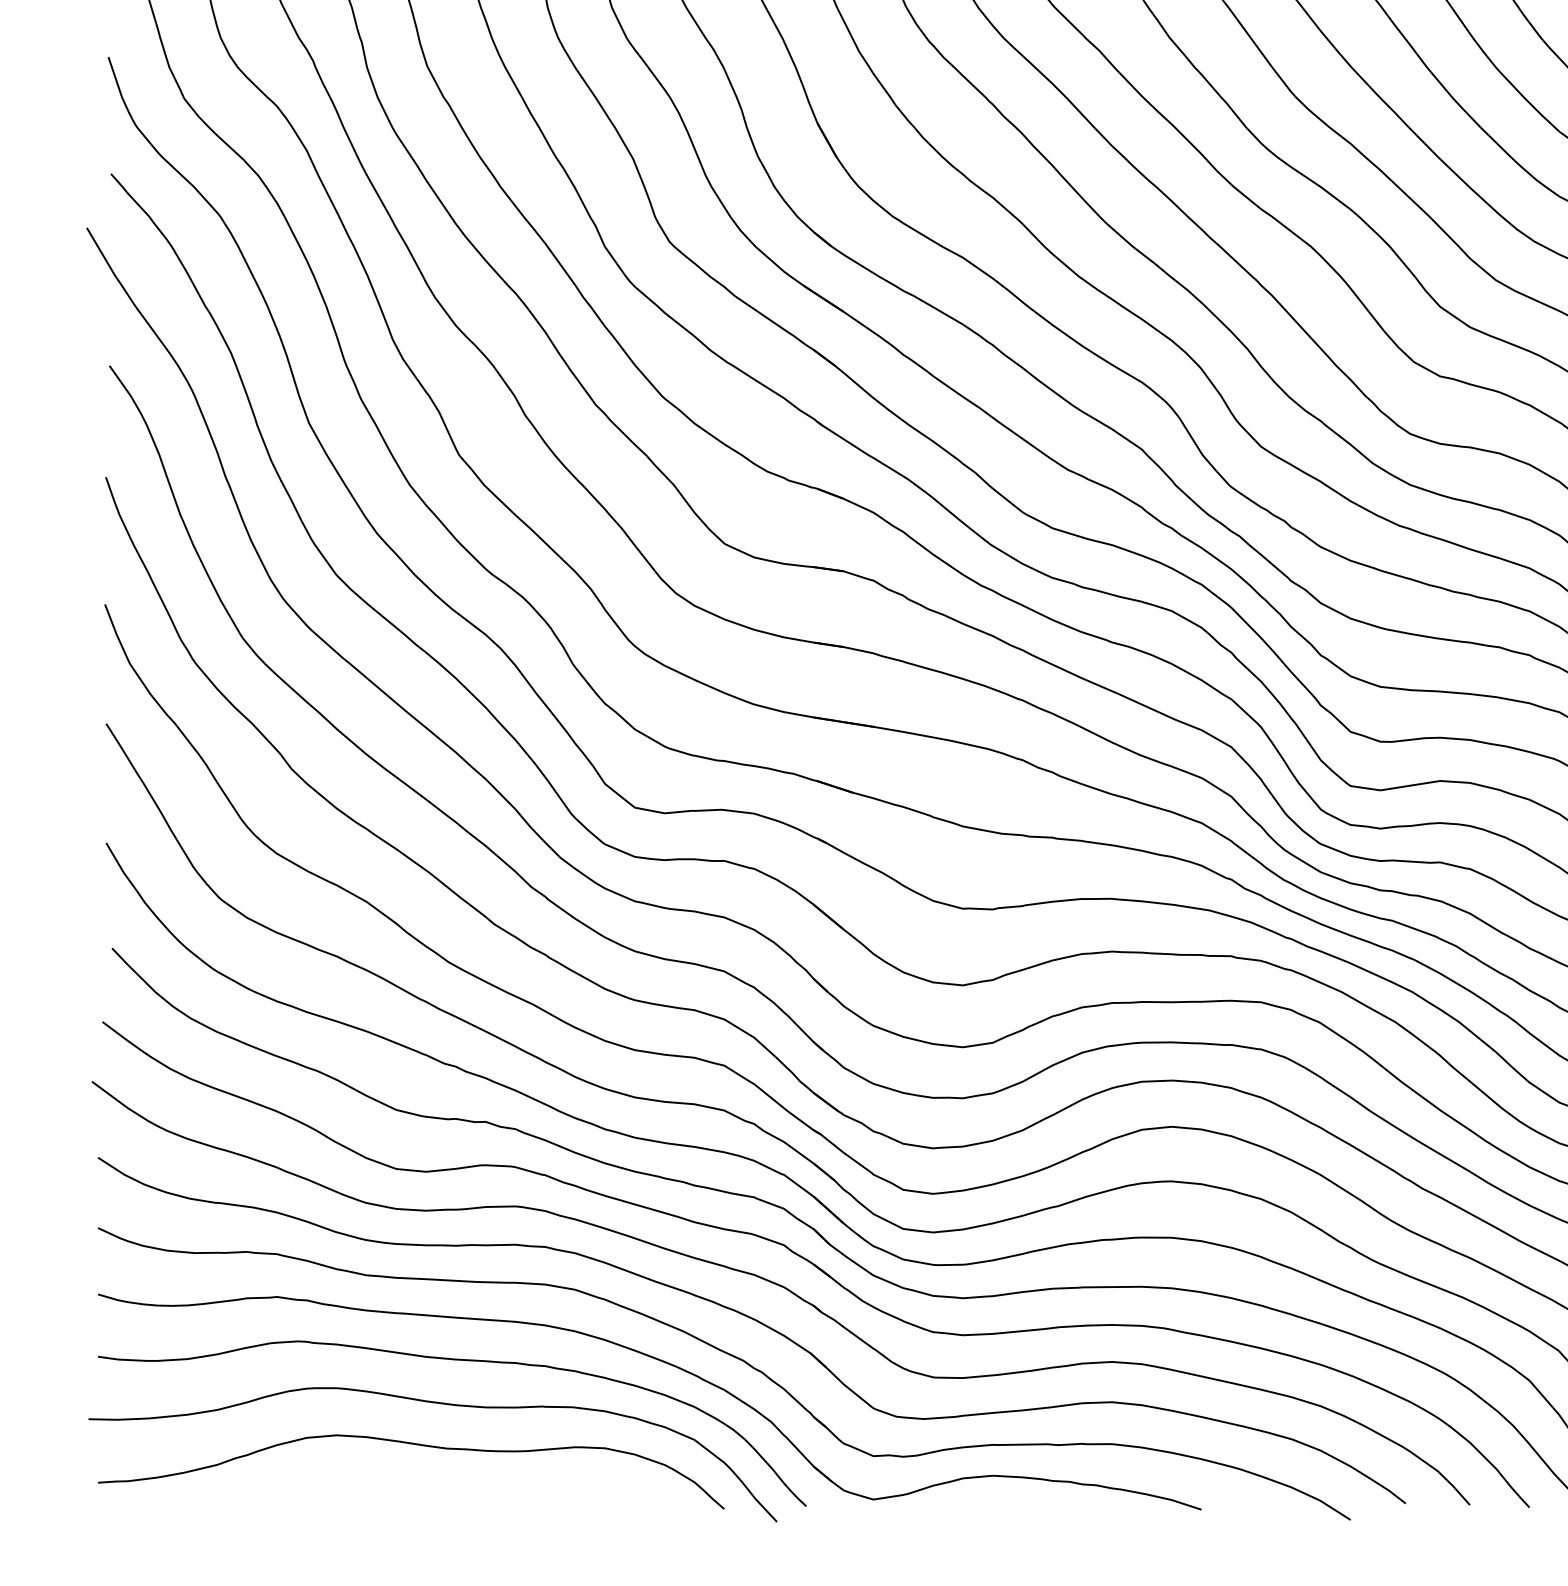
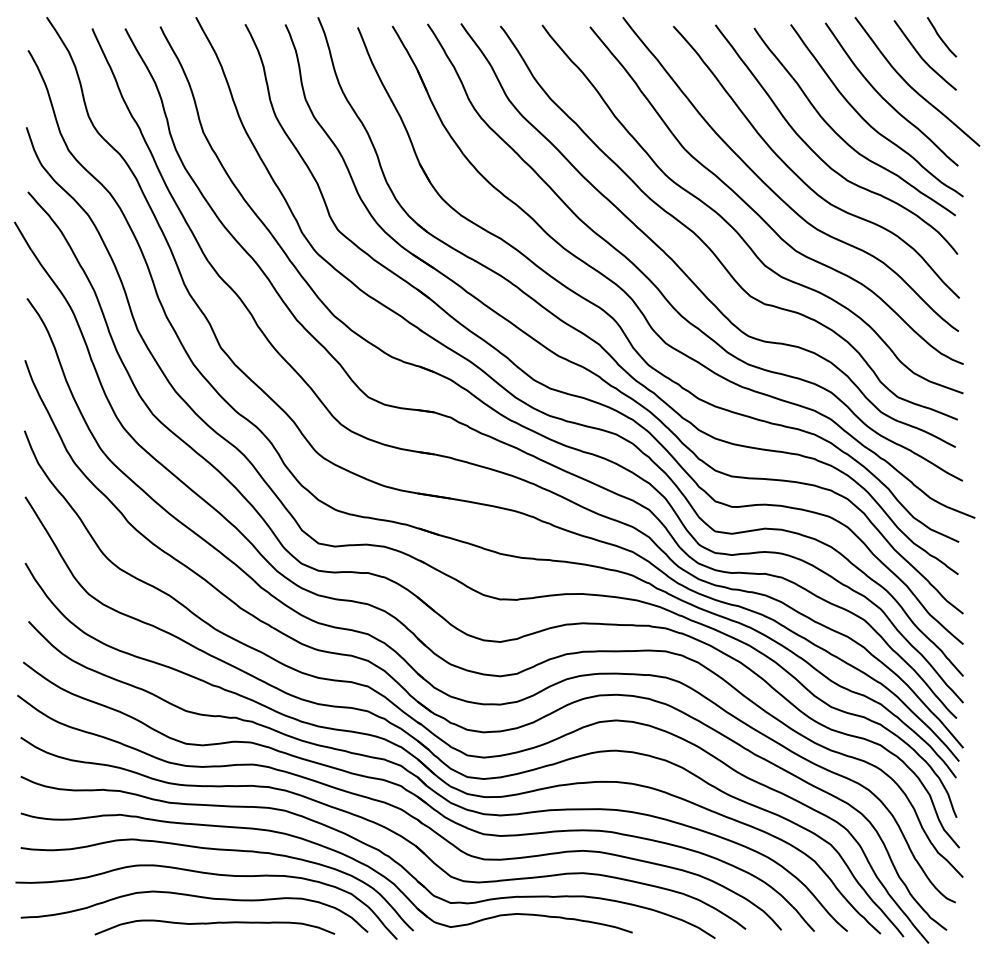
curve: (447, 1493) -> (214, 923), added

